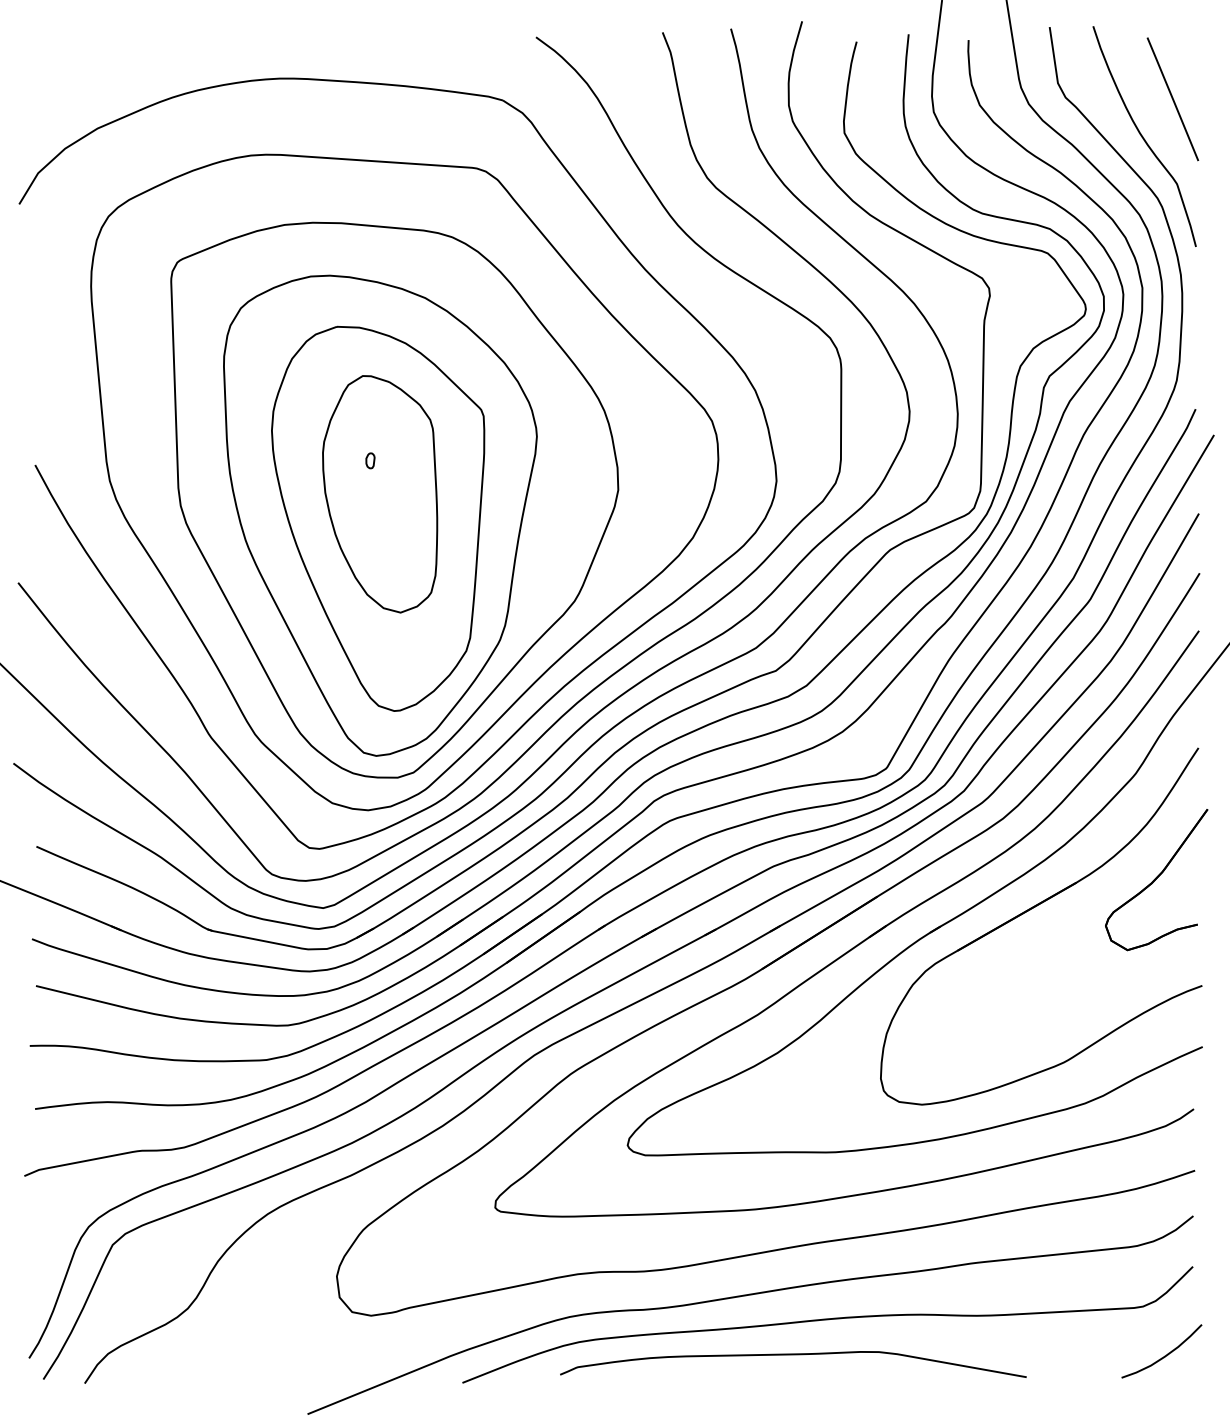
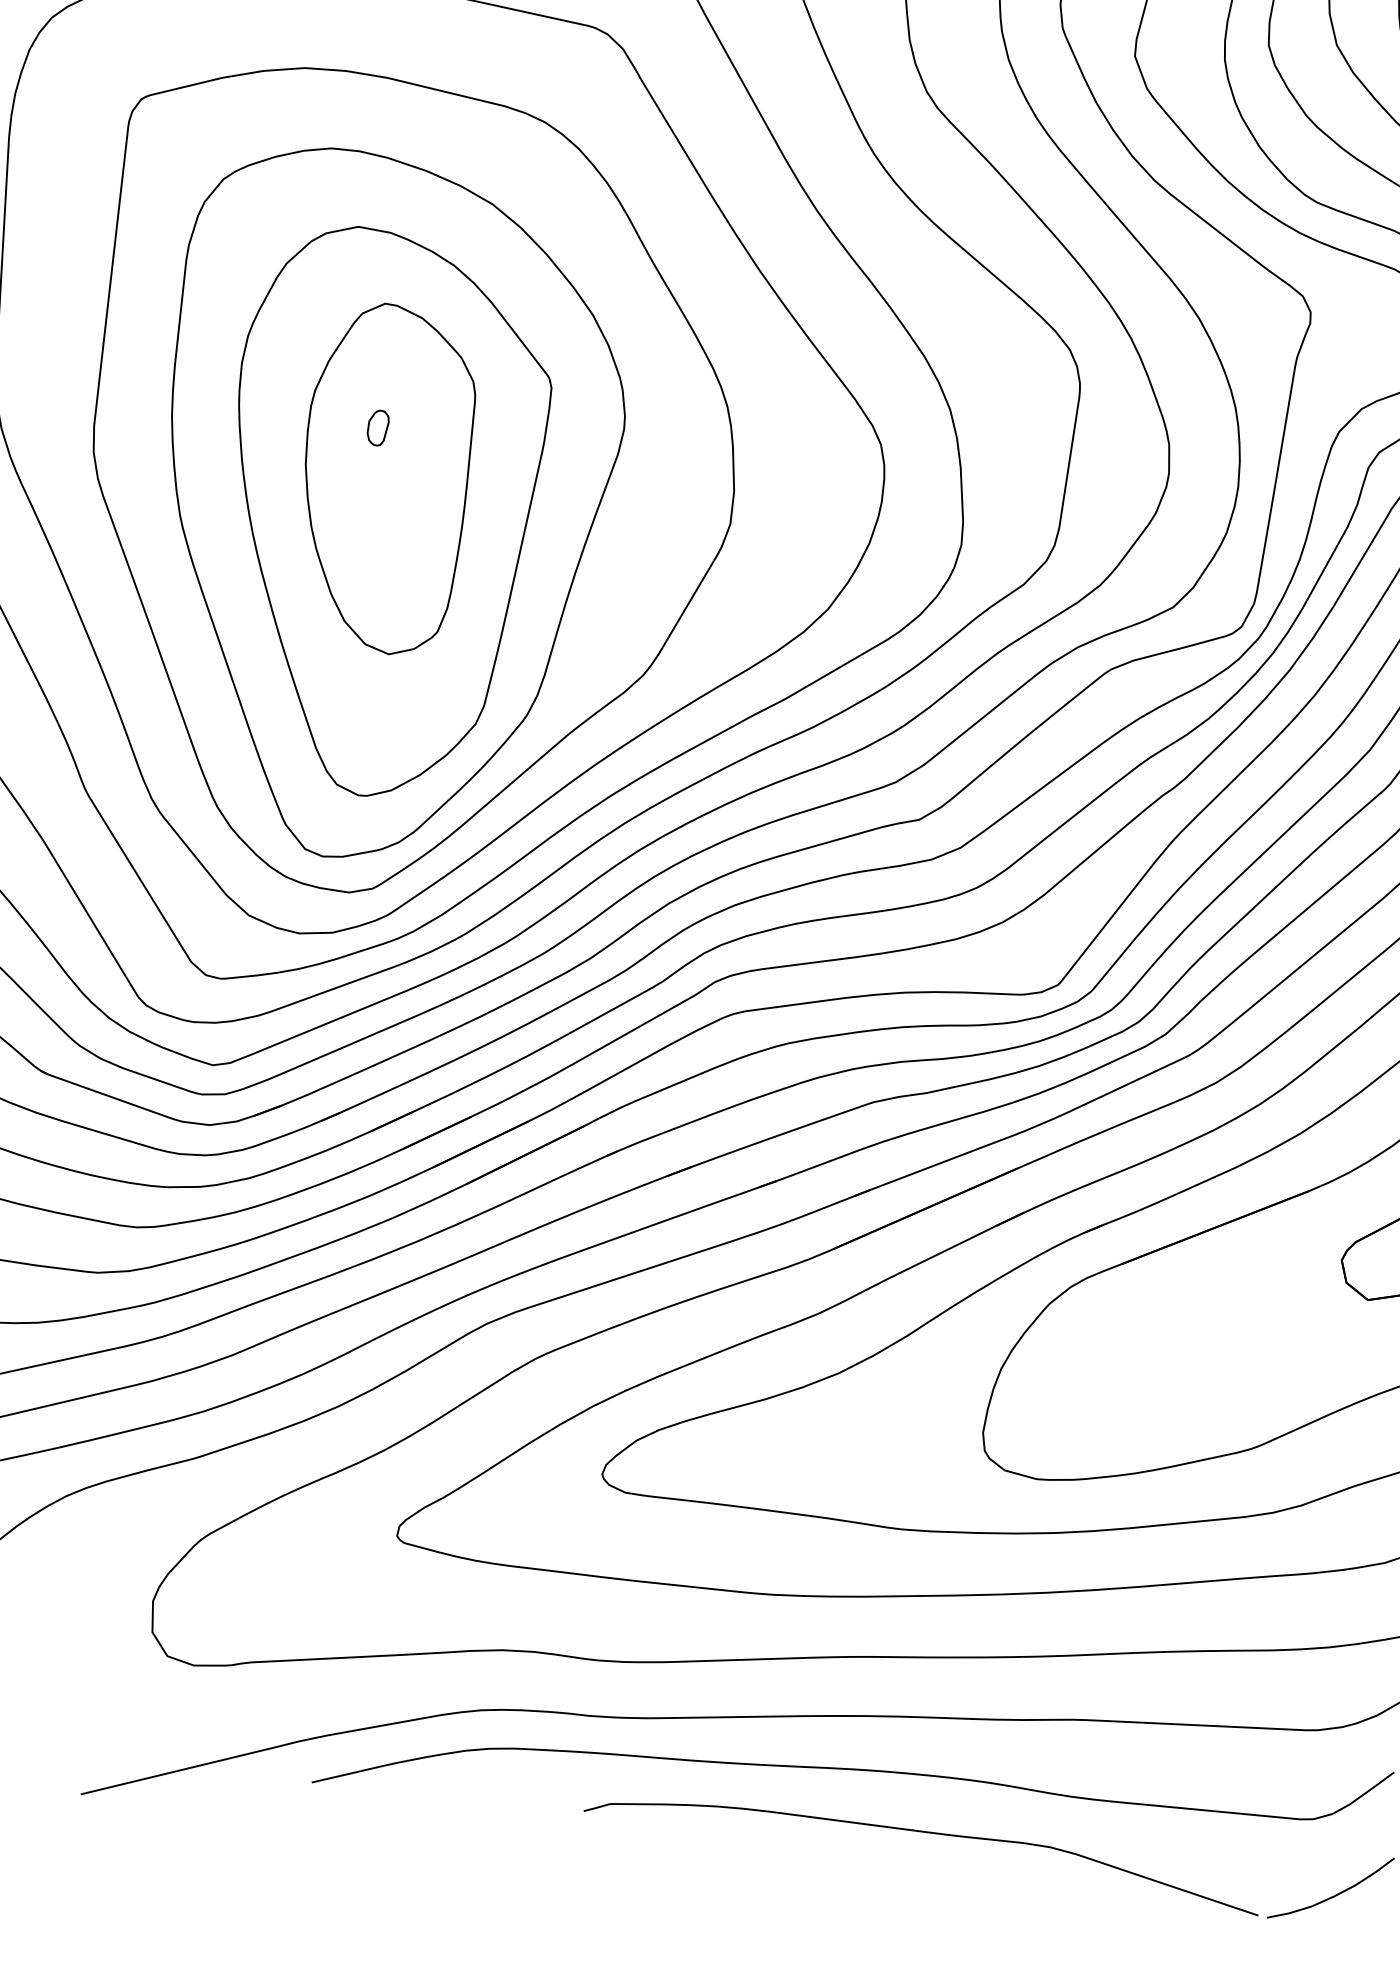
part: (370, 460) -> (378, 427), size x1.6
curve: (793, 1355) -> (925, 1833), moved

